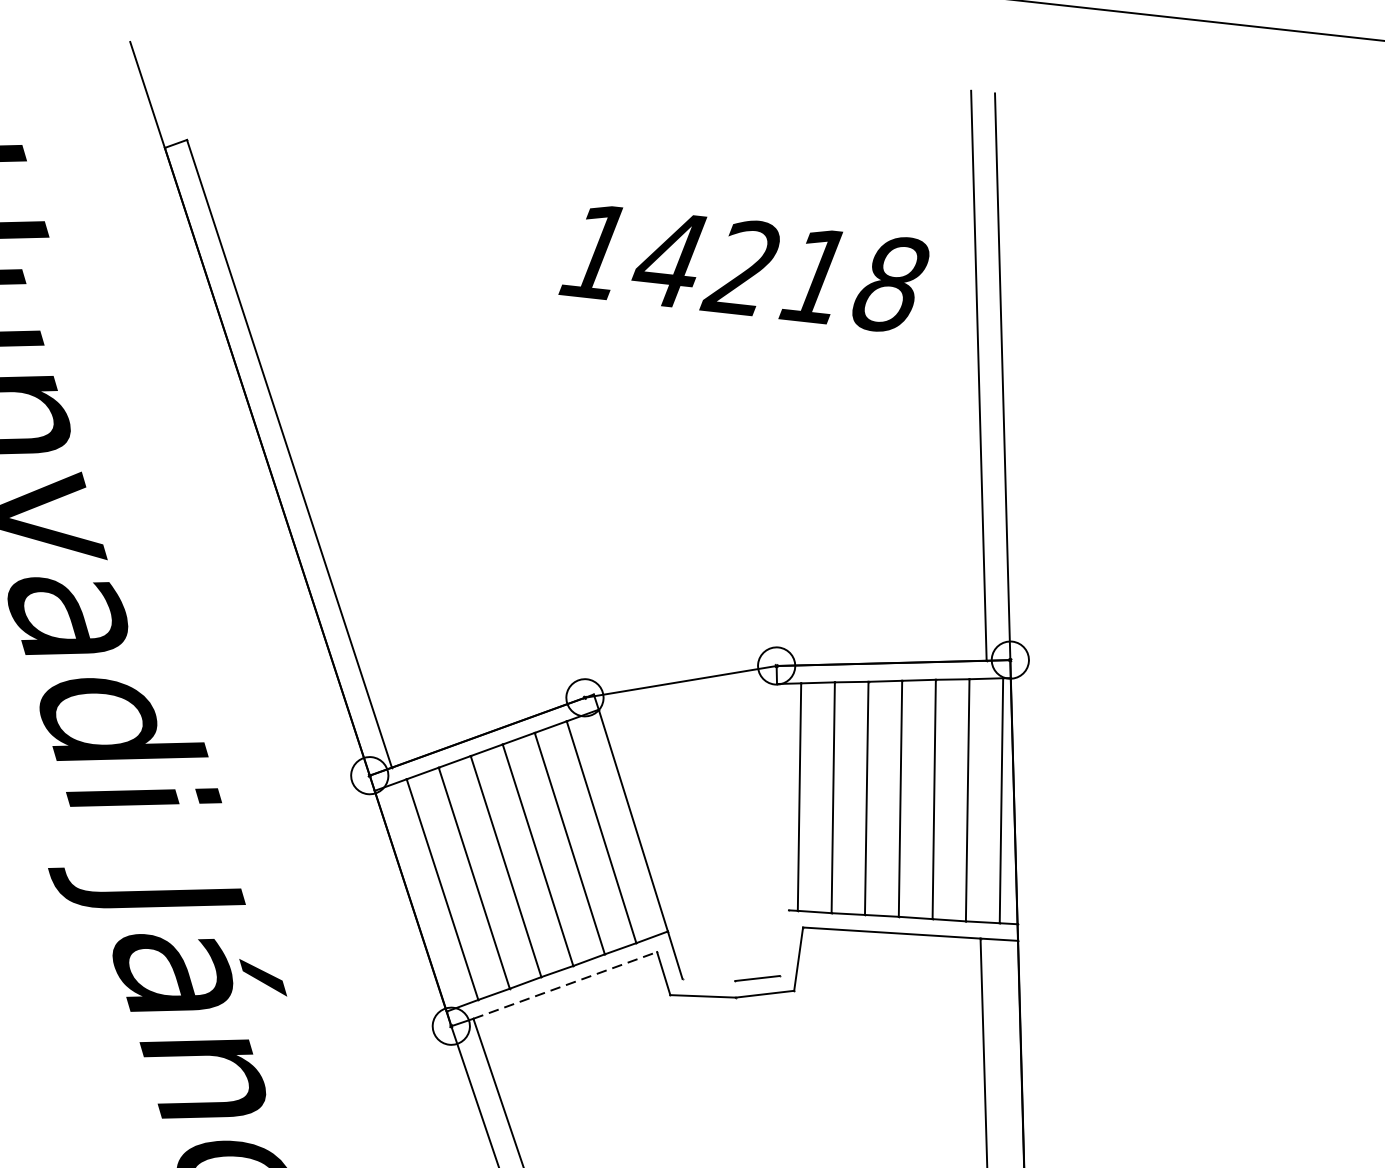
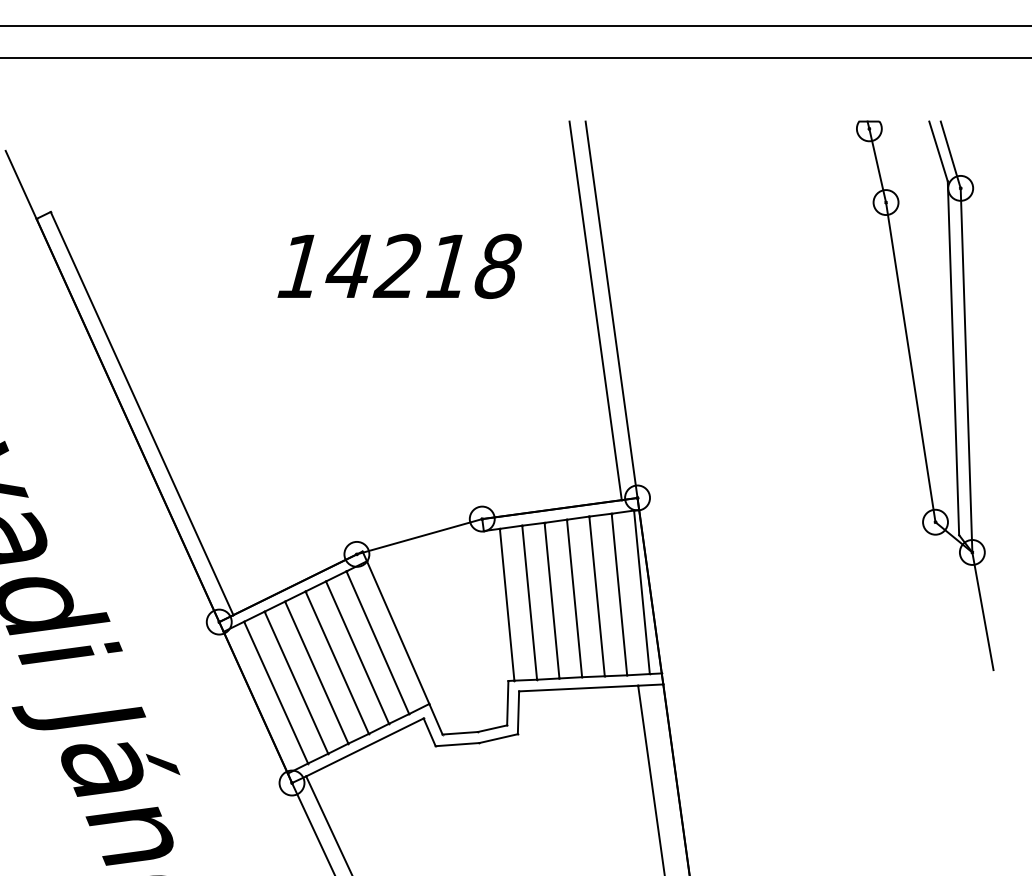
text: (744, 266) -> (399, 265), moved
line: (784, 942) -> (507, 702), added
line: (707, 980) -> (459, 733), added
line: (566, 985) -> (365, 747), dashed -> solid

